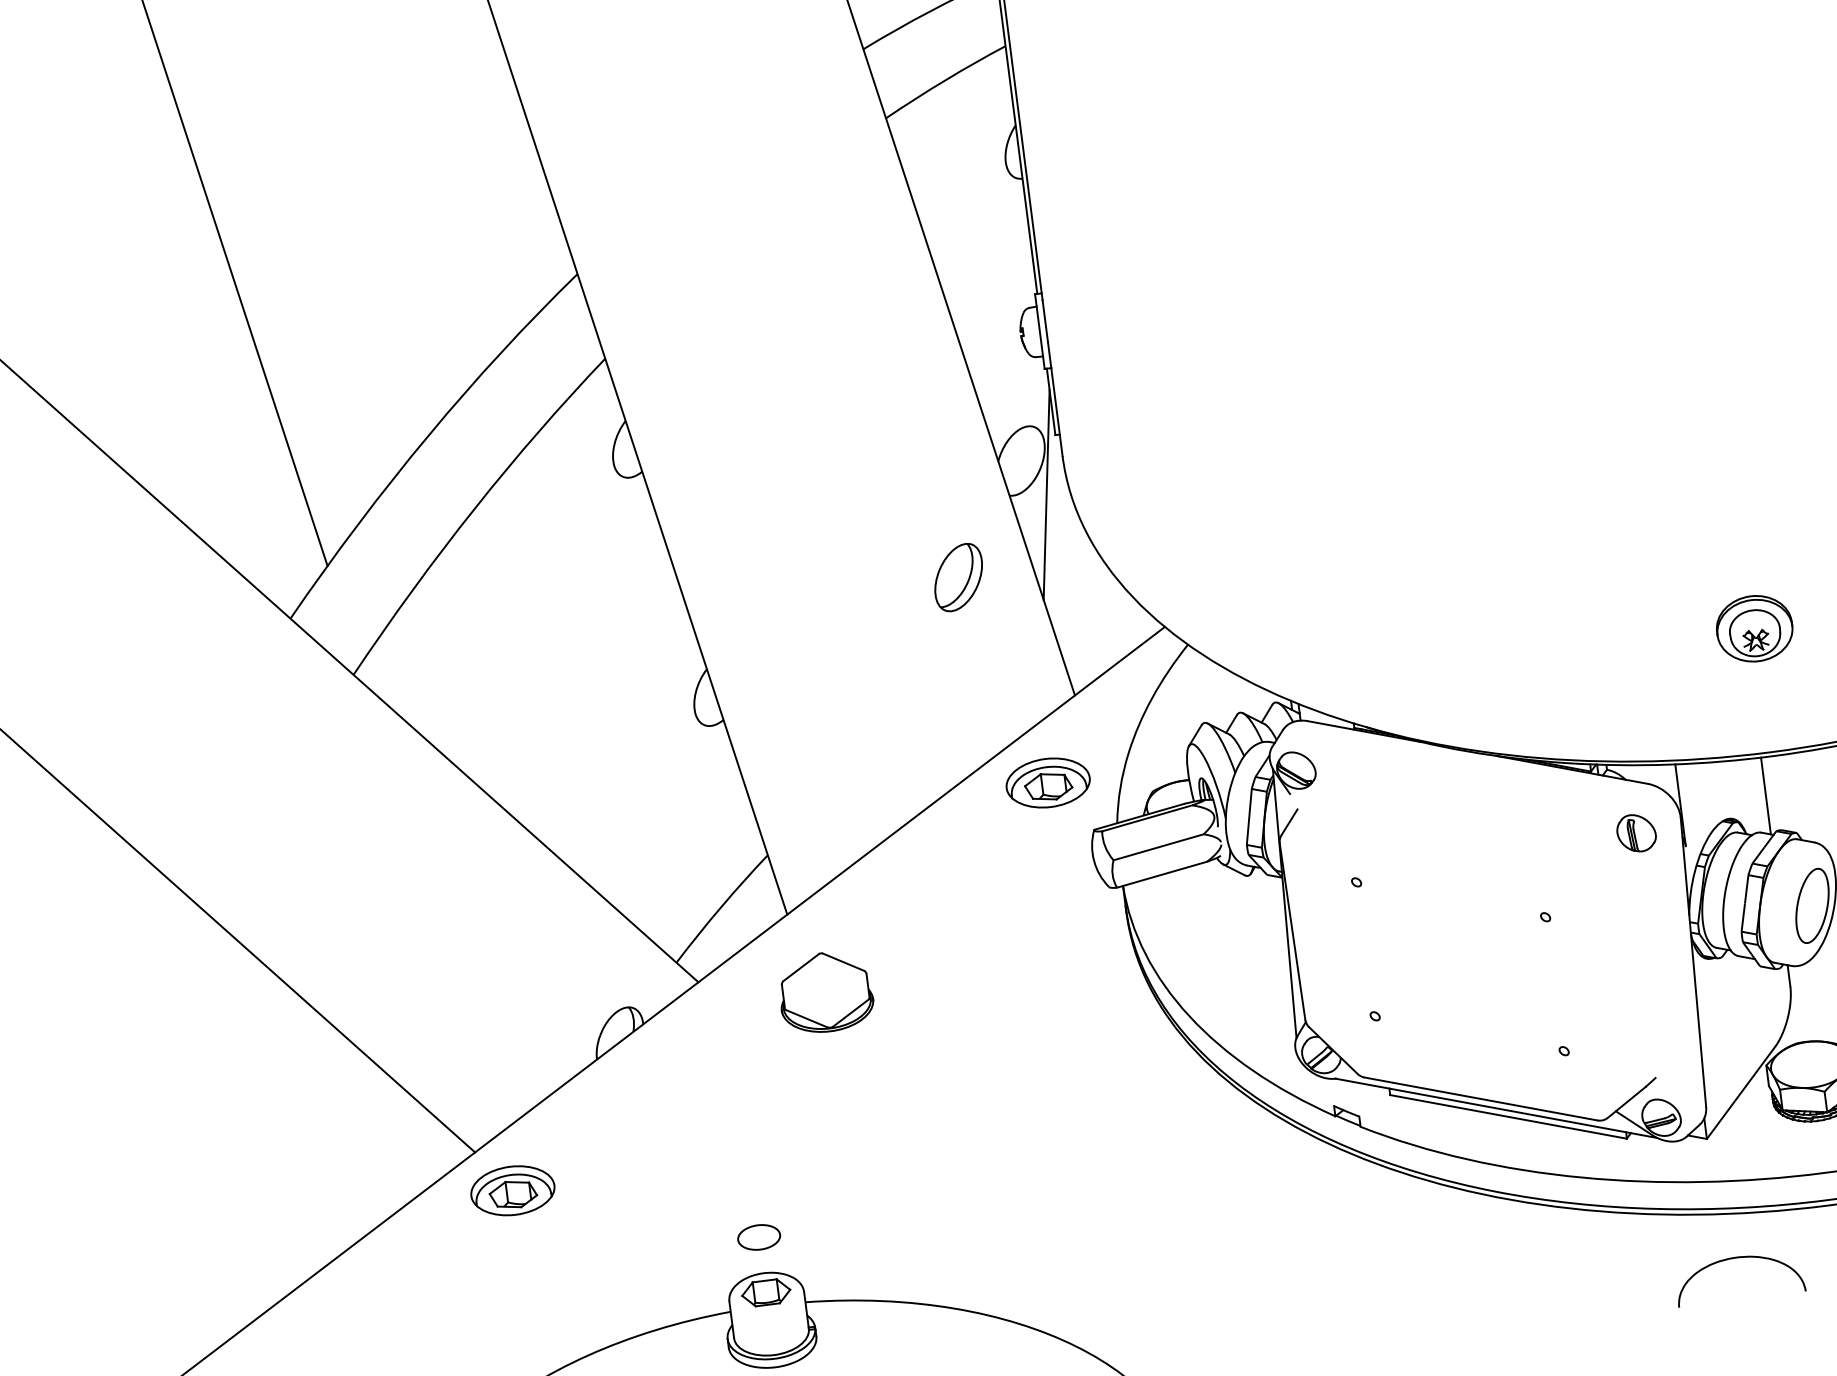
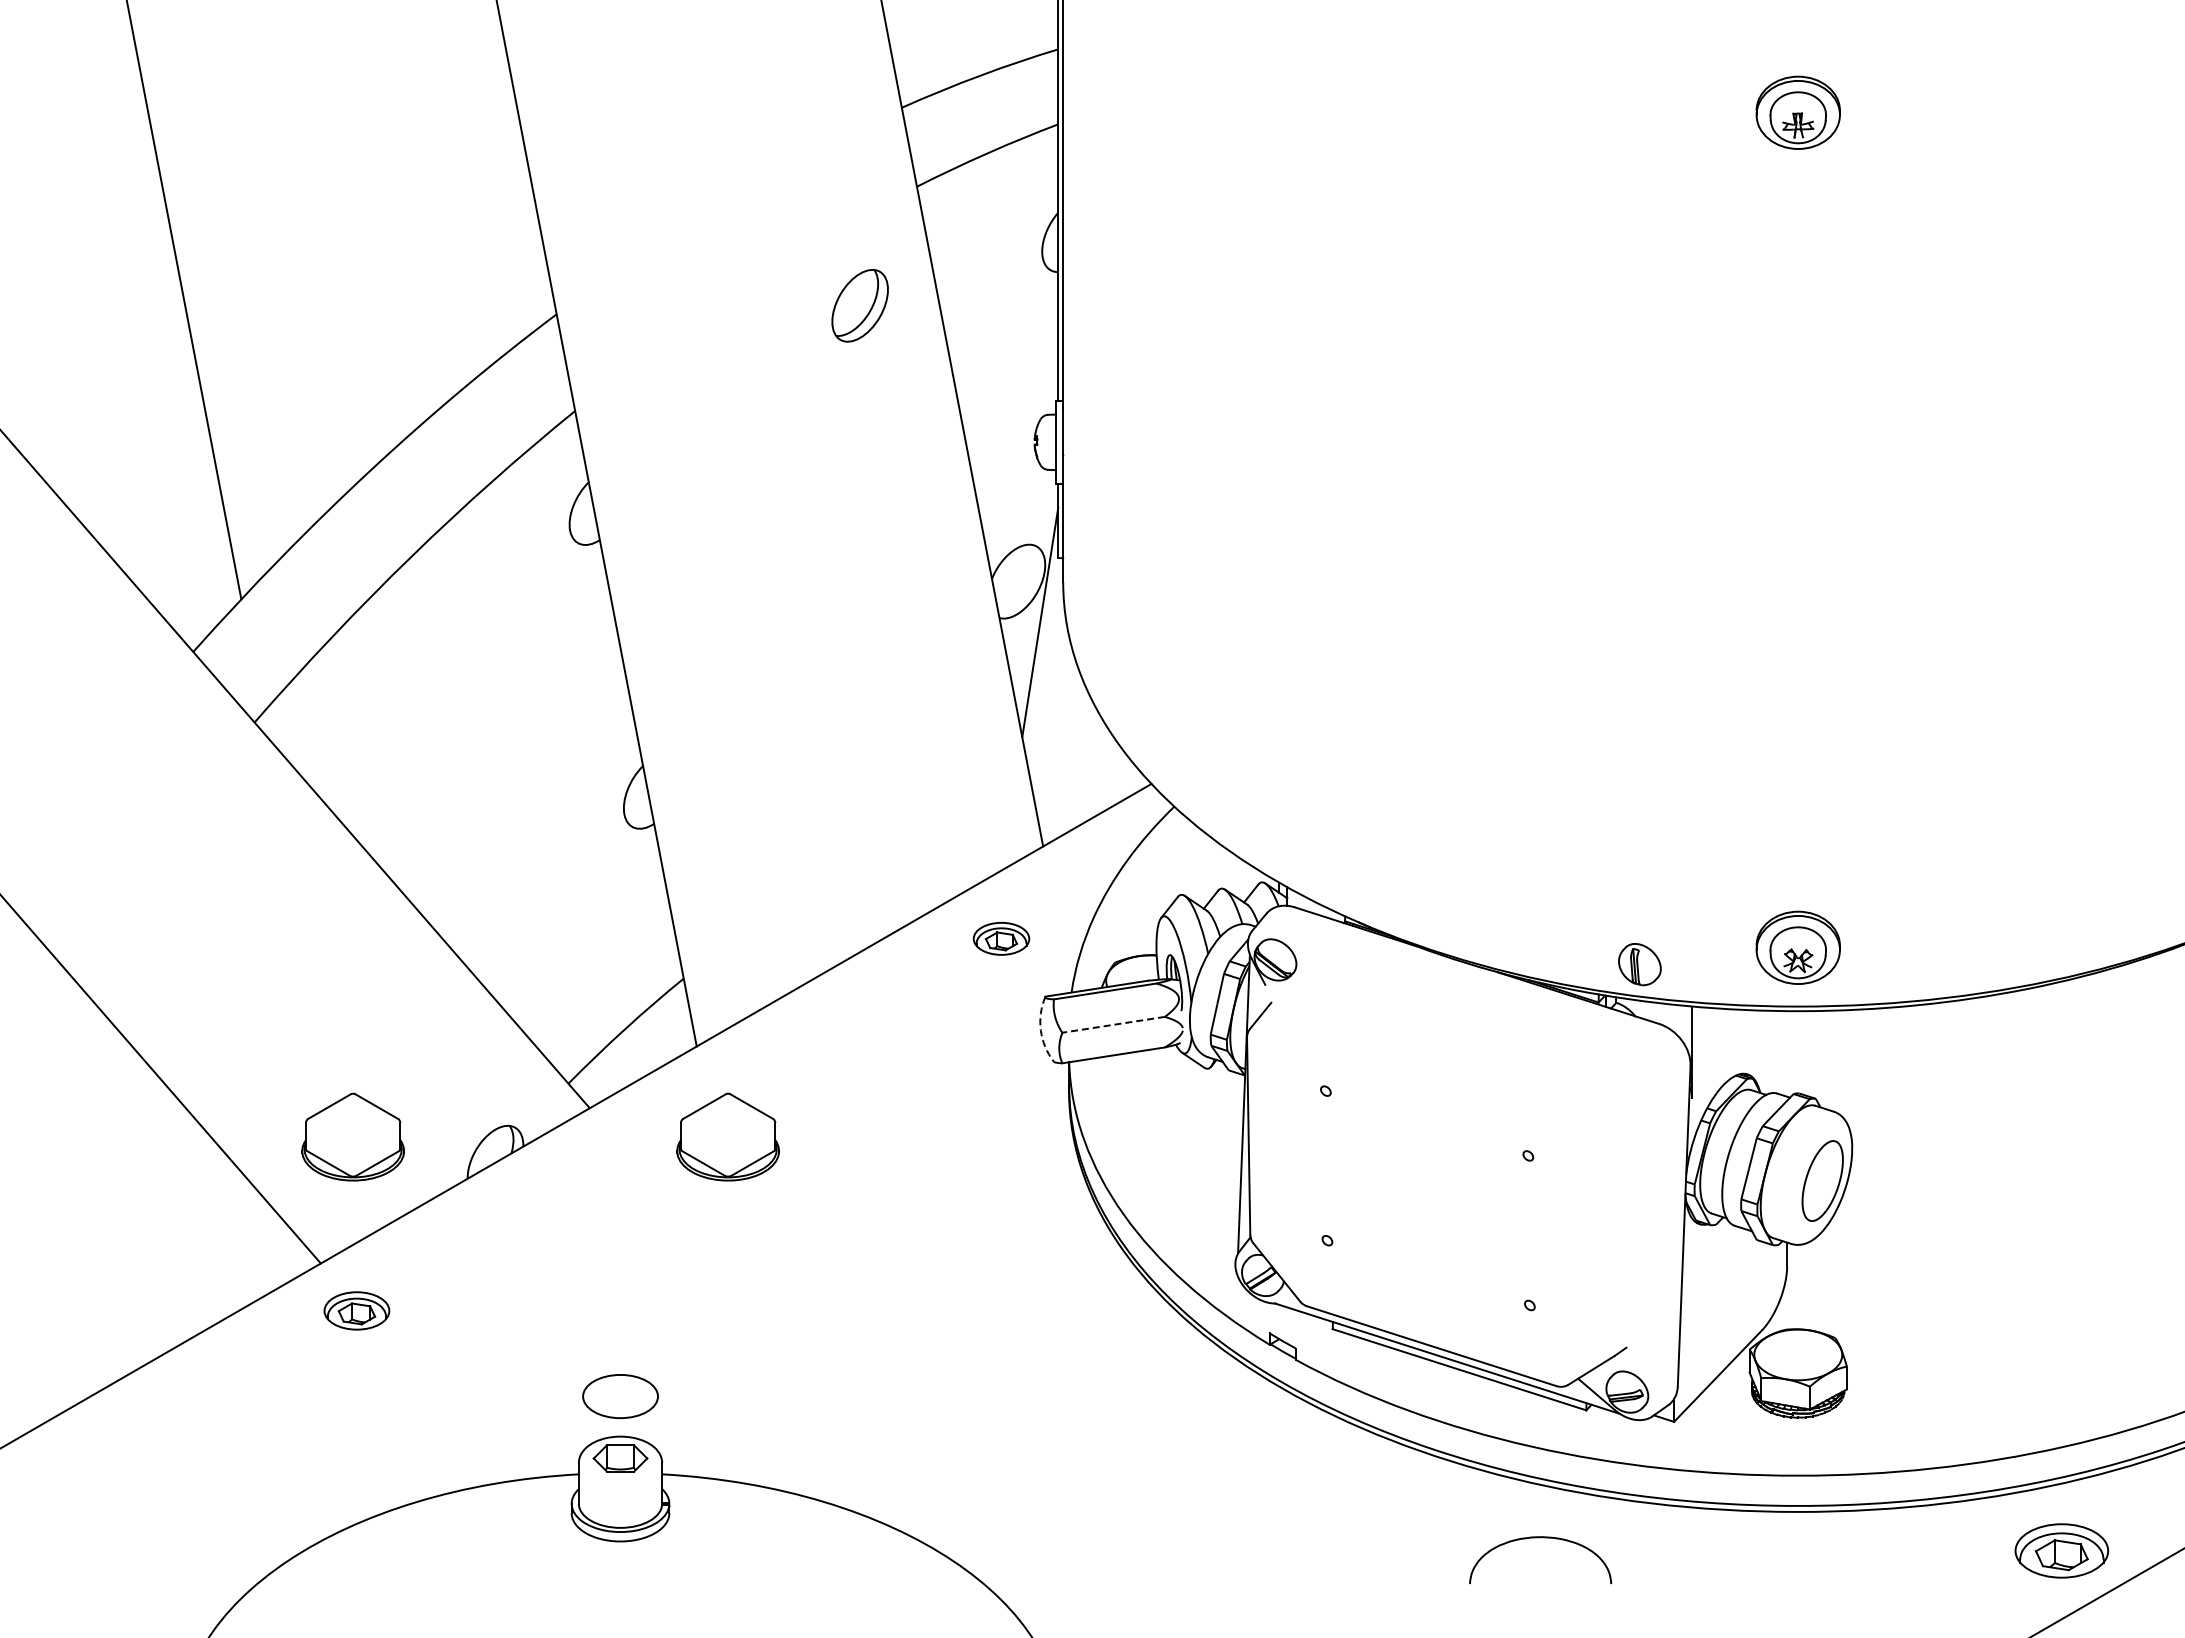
part: (958, 577) -> (859, 305), moved
part: (1753, 628) -> (1797, 947), moved
part: (1048, 782) -> (1001, 938), size x0.6
line: (1766, 795) -> (1787, 1053), removed
part: (1636, 833) -> (1639, 964), moved
line: (1158, 847) -> (1113, 1024), solid -> dashed
arc: (1093, 860) -> (1040, 1030), solid -> dashed
part: (488, 1034) -> (352, 1136), added
part: (512, 1190) -> (356, 1310), size x0.7
part: (759, 1237) -> (620, 1396), size x1.6
curve: (1737, 1258) -> (1540, 1538), moved

